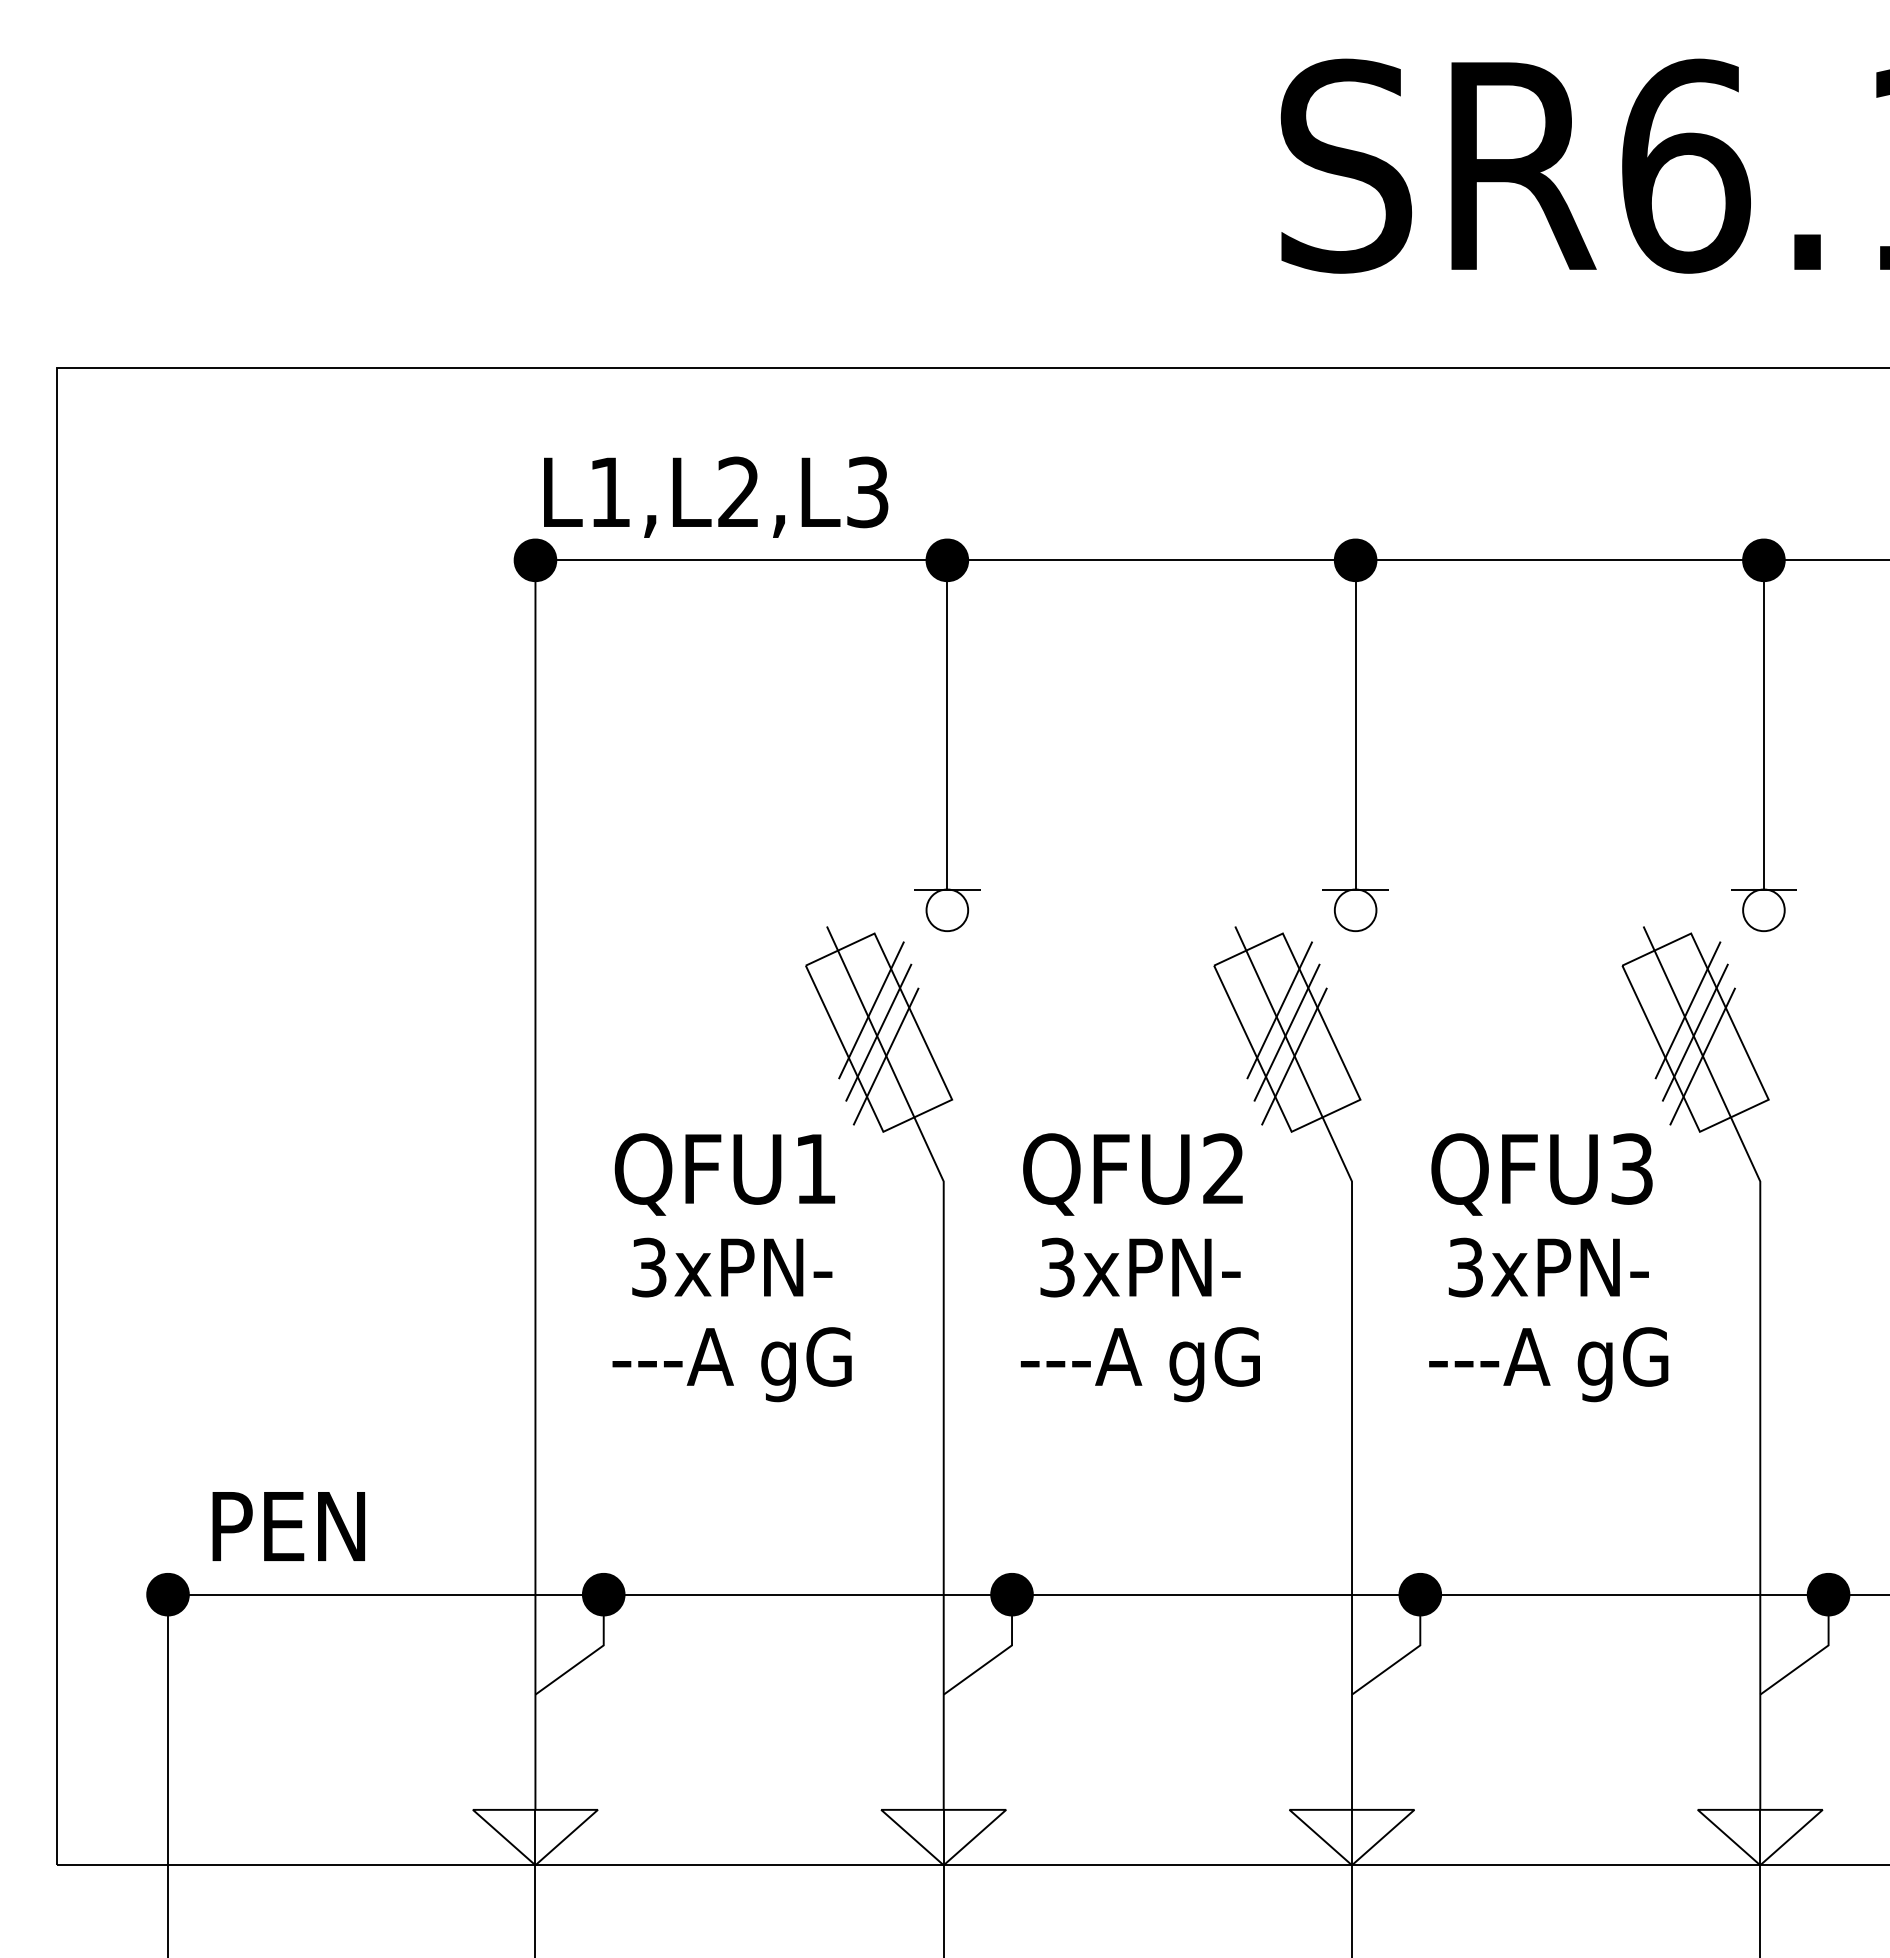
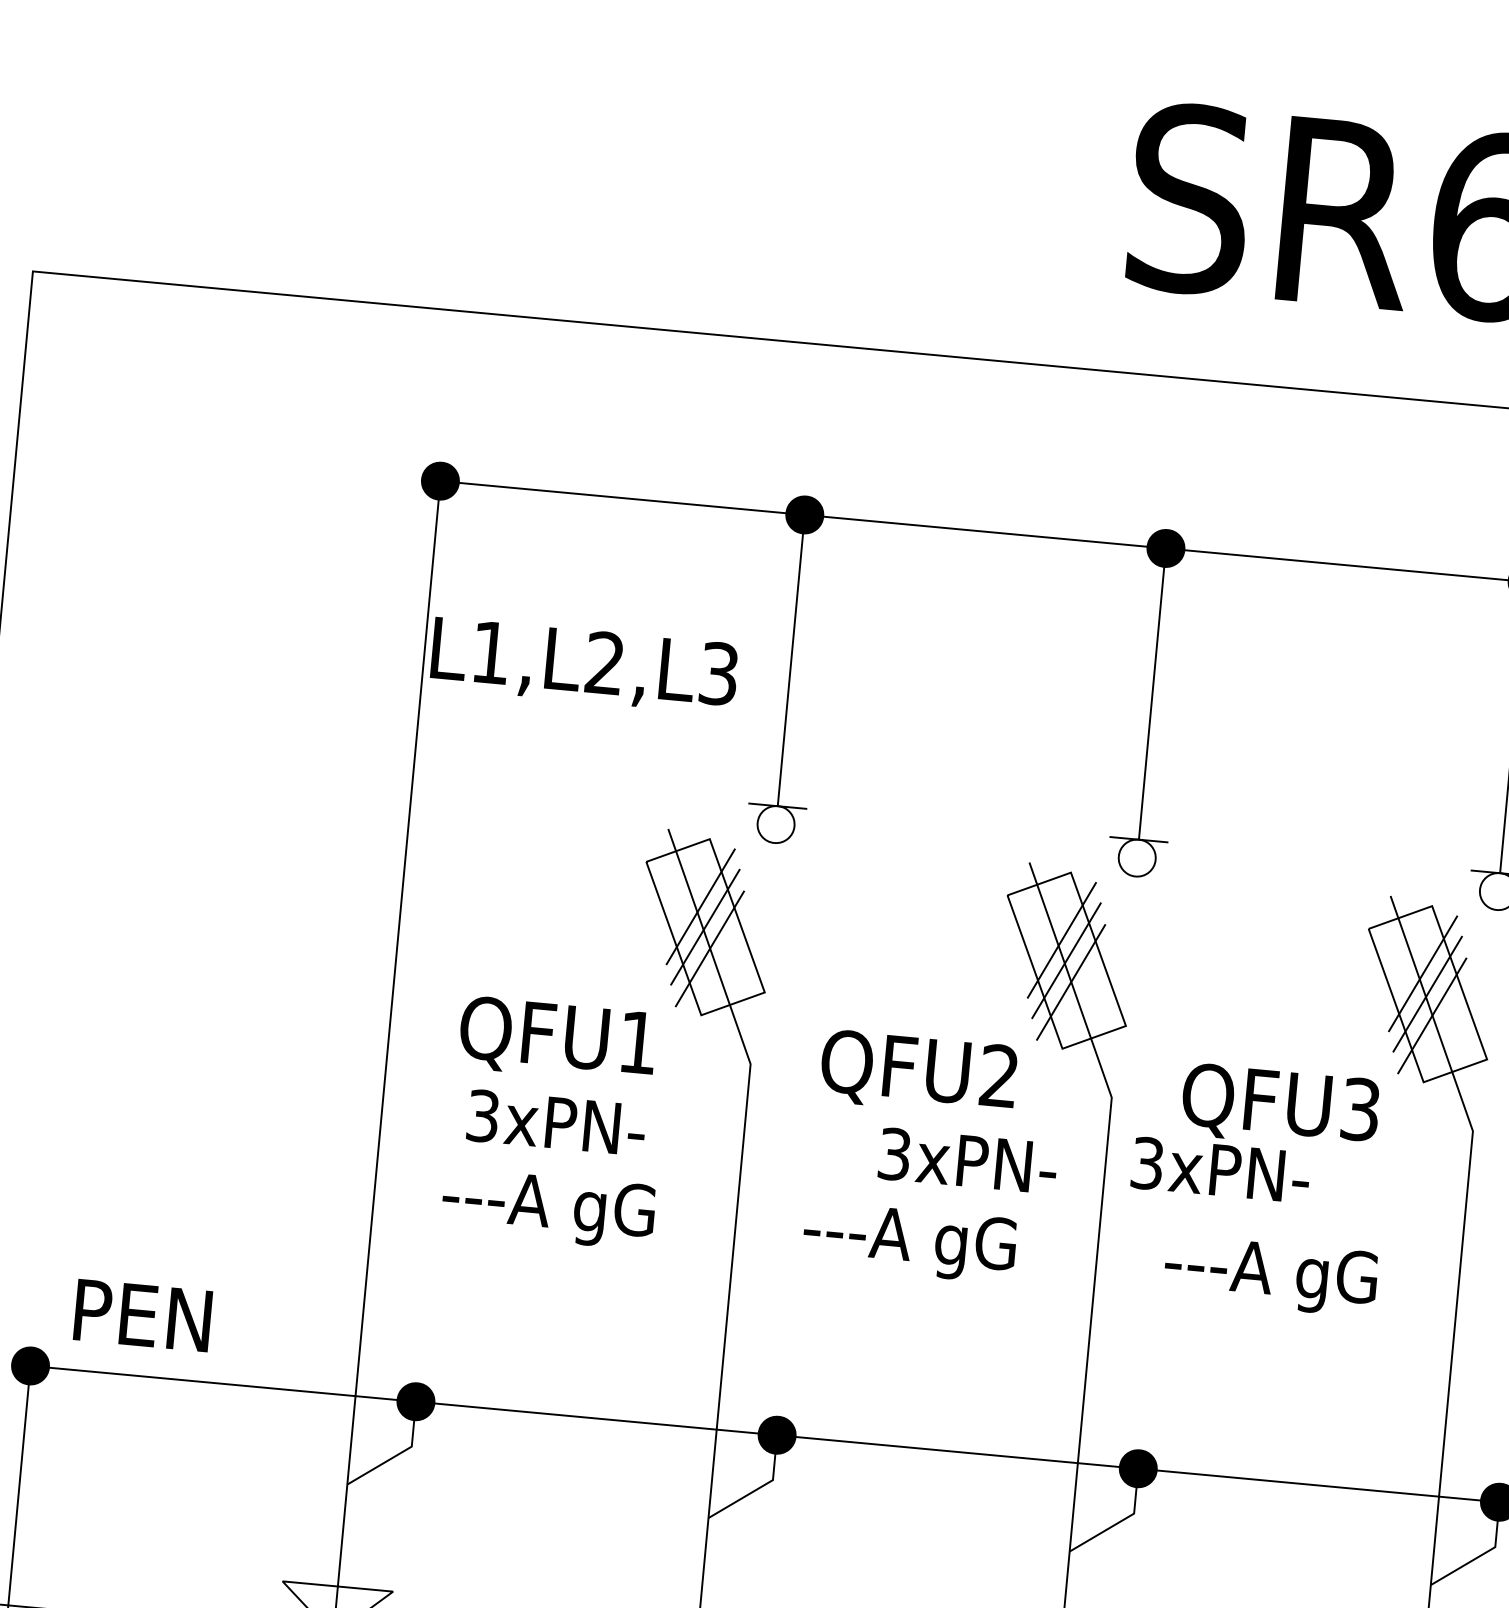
text: (716, 496) -> (584, 665), moved
text: (1140, 1267) -> (968, 1161), moved
text: (1548, 1267) -> (1220, 1170), moved

